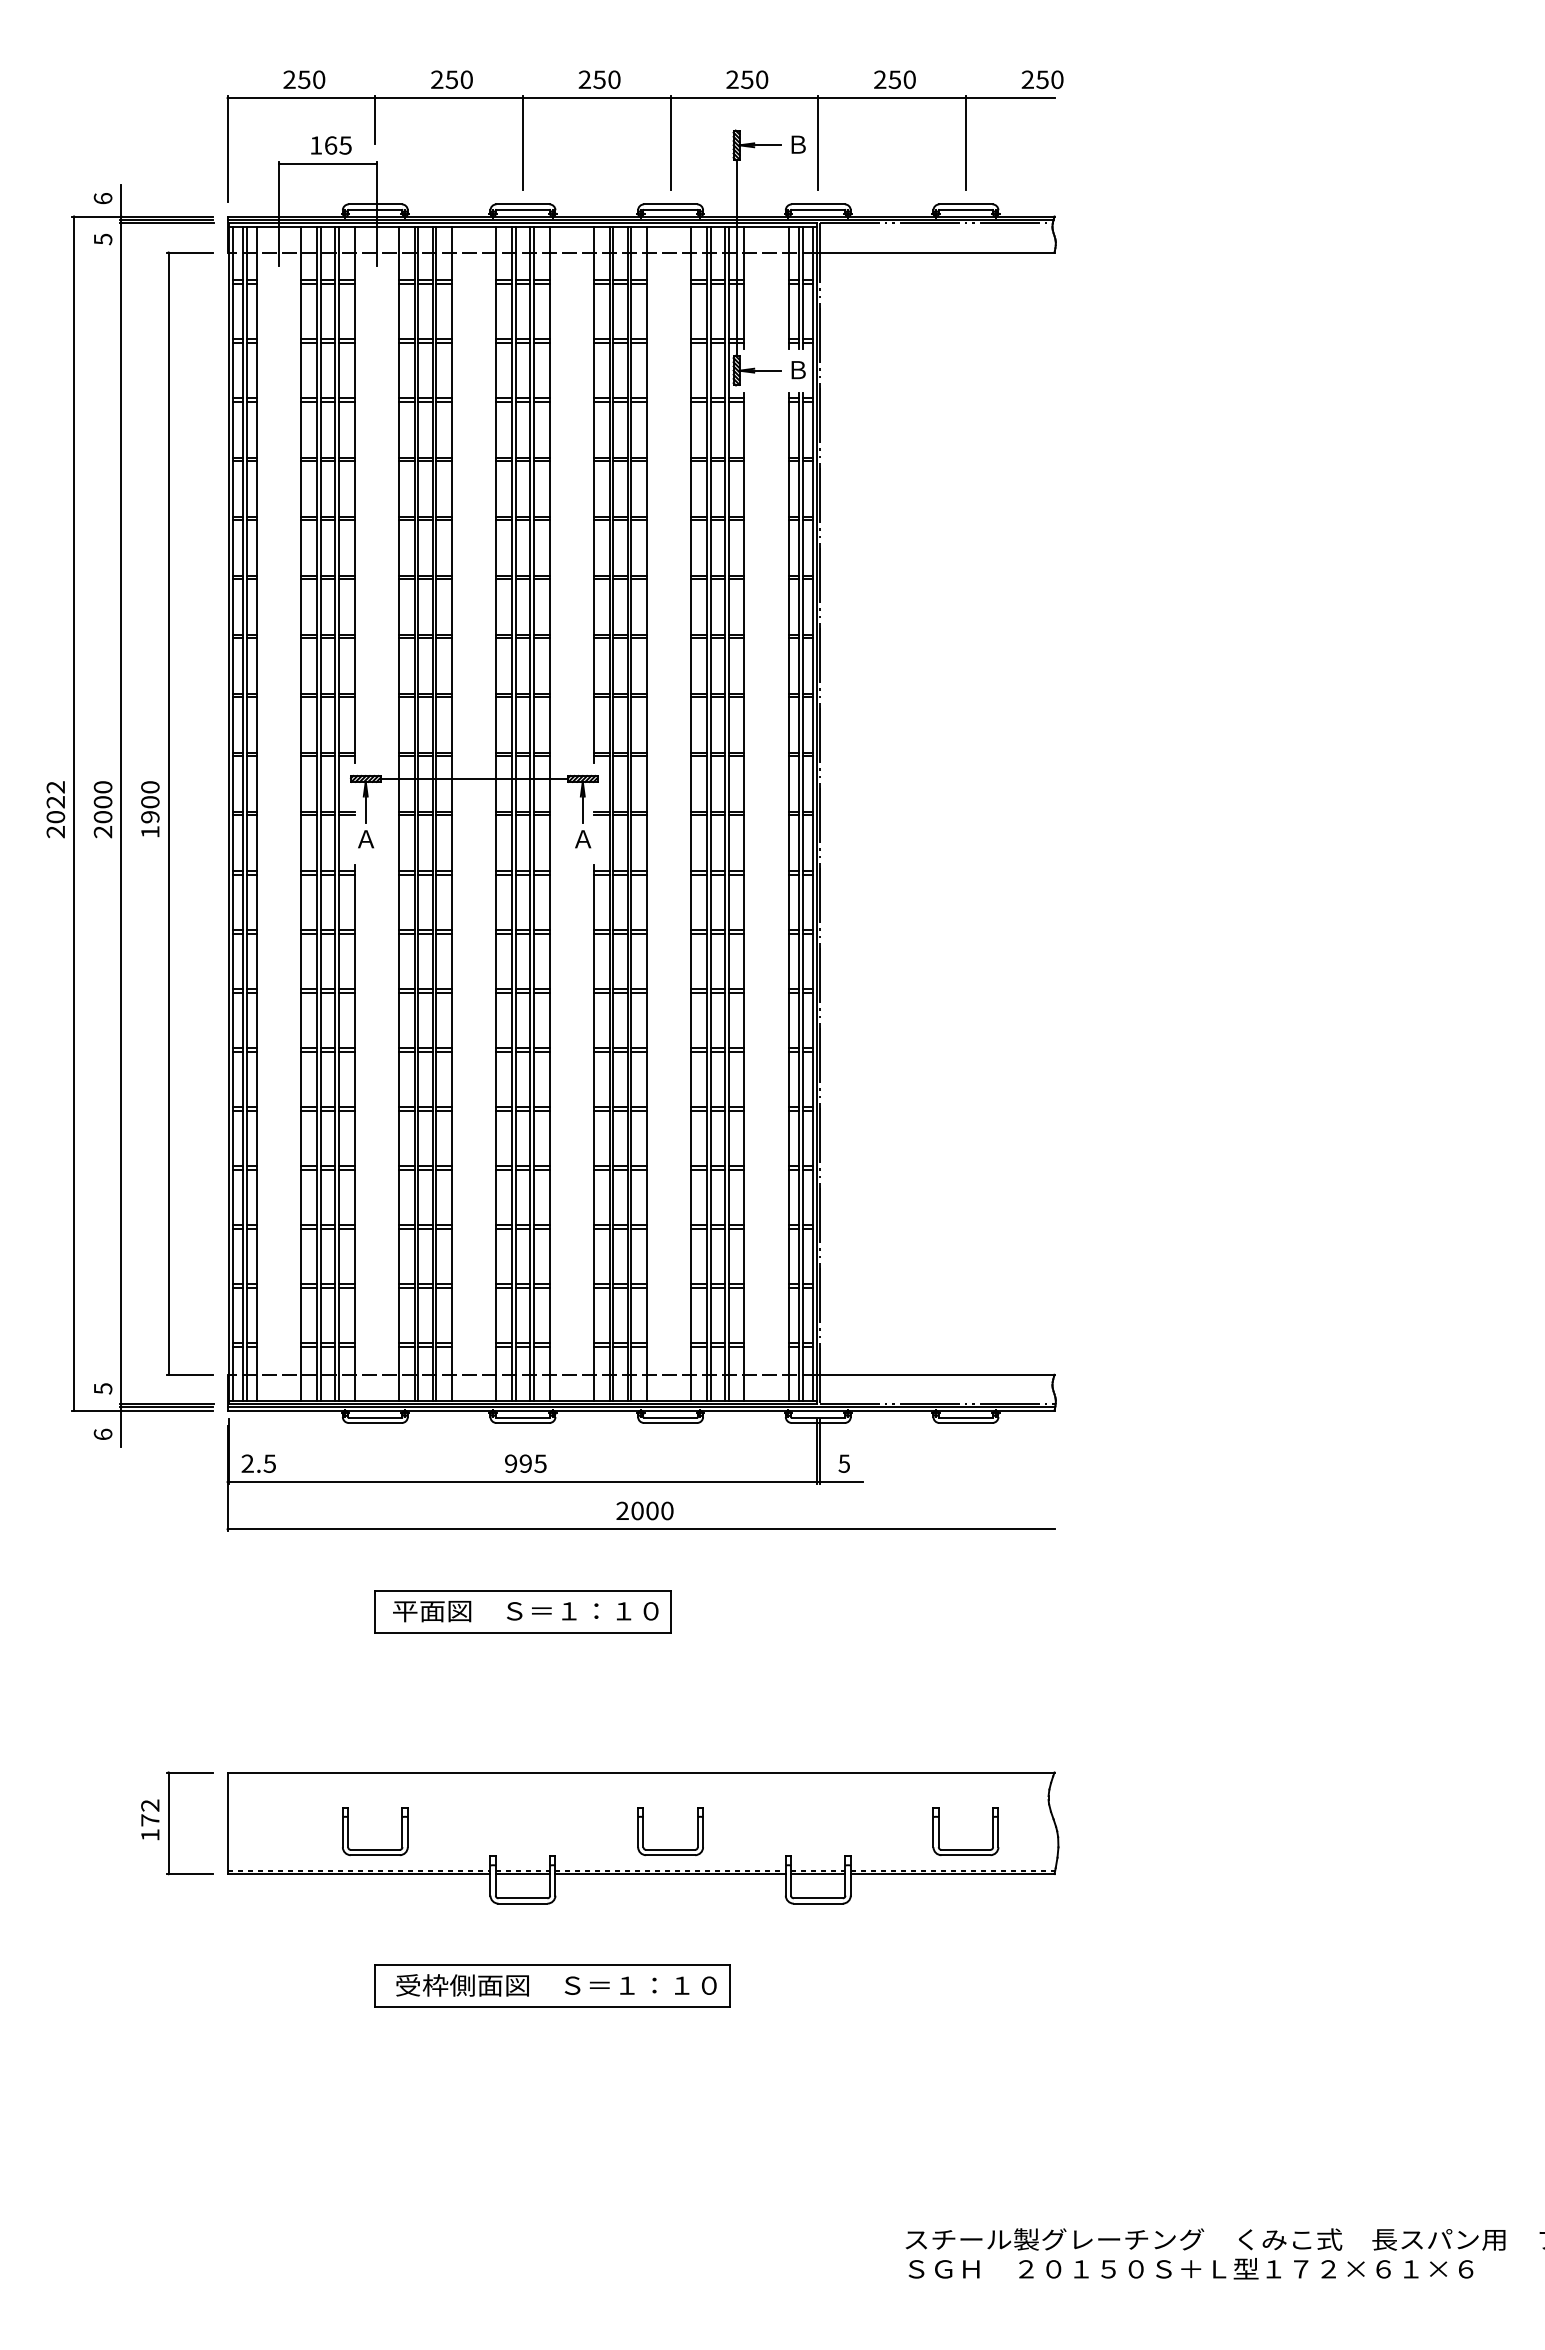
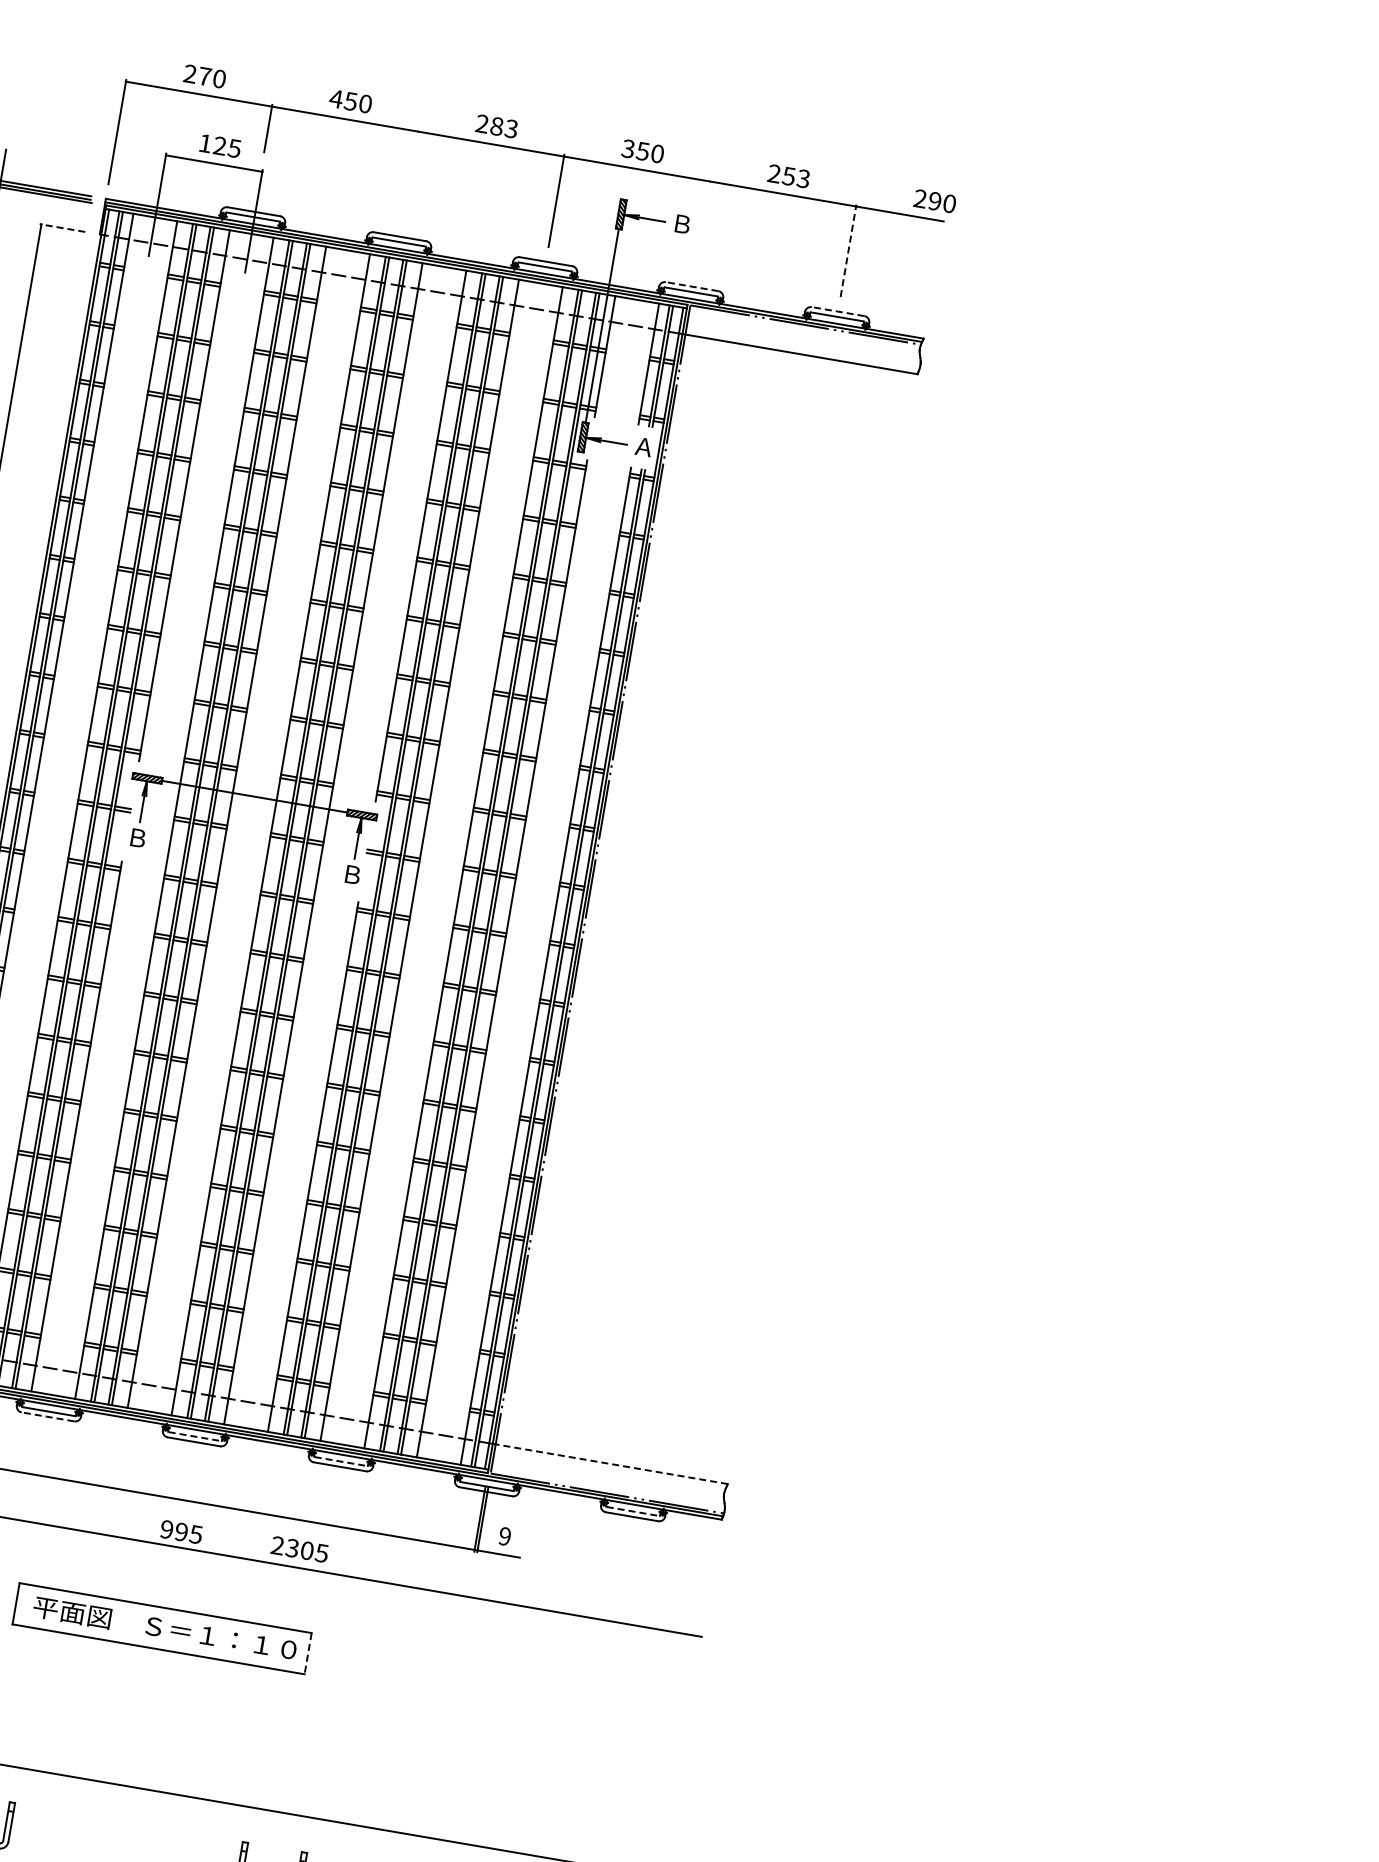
text: (304, 79) -> (205, 76), 250 -> 270
text: (436, 79) -> (335, 98), 250 -> 450
text: (606, 79) -> (503, 127), 250 -> 283
text: (909, 79) -> (803, 178), 250 -> 253
text: (1042, 79) -> (934, 201), 250 -> 290
text: (732, 80) -> (628, 149), 250 -> 350
line: (522, 142) -> (410, 175), removed
line: (818, 142) -> (702, 225), removed
line: (965, 142) -> (848, 250), solid -> dashed
text: (330, 145) -> (219, 145), 165 -> 125
line: (818, 204) -> (692, 286), solid -> dashed
line: (965, 204) -> (837, 311), solid -> dashed
line: (189, 252) -> (62, 227), solid -> dashed
text: (797, 370) -> (643, 447), Ｂ -> Ａ
text: (366, 839) -> (137, 838), Ａ -> Ｂ
text: (583, 839) -> (352, 875), Ａ -> Ｂ
line: (935, 1374) -> (610, 1463), solid -> dashed
line: (522, 1417) -> (194, 1436), solid -> dashed
line: (670, 1417) -> (340, 1461), solid -> dashed
line: (965, 1417) -> (632, 1511), solid -> dashed
line: (375, 1422) -> (48, 1416), solid -> dashed
text: (525, 1463) -> (181, 1531), moved
text: (843, 1463) -> (504, 1536), 5 -> 9
text: (652, 1510) -> (307, 1550), 2000 -> 2305
line: (670, 1611) -> (308, 1653), solid -> dashed

